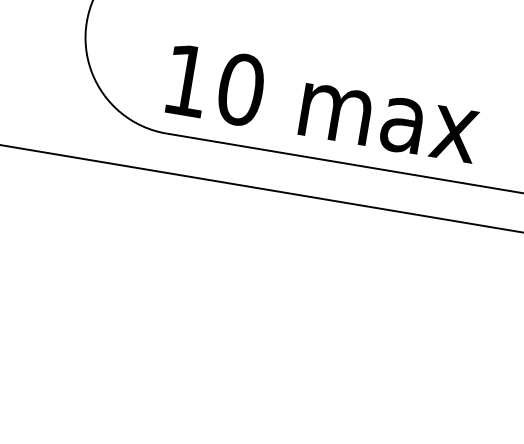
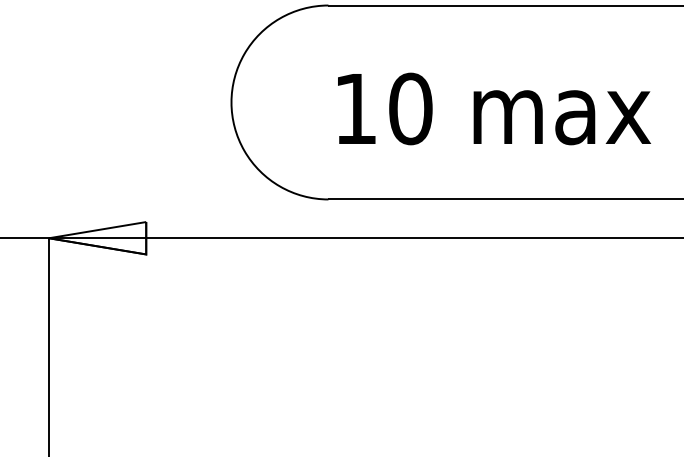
text: (323, 103) -> (494, 108), moved

